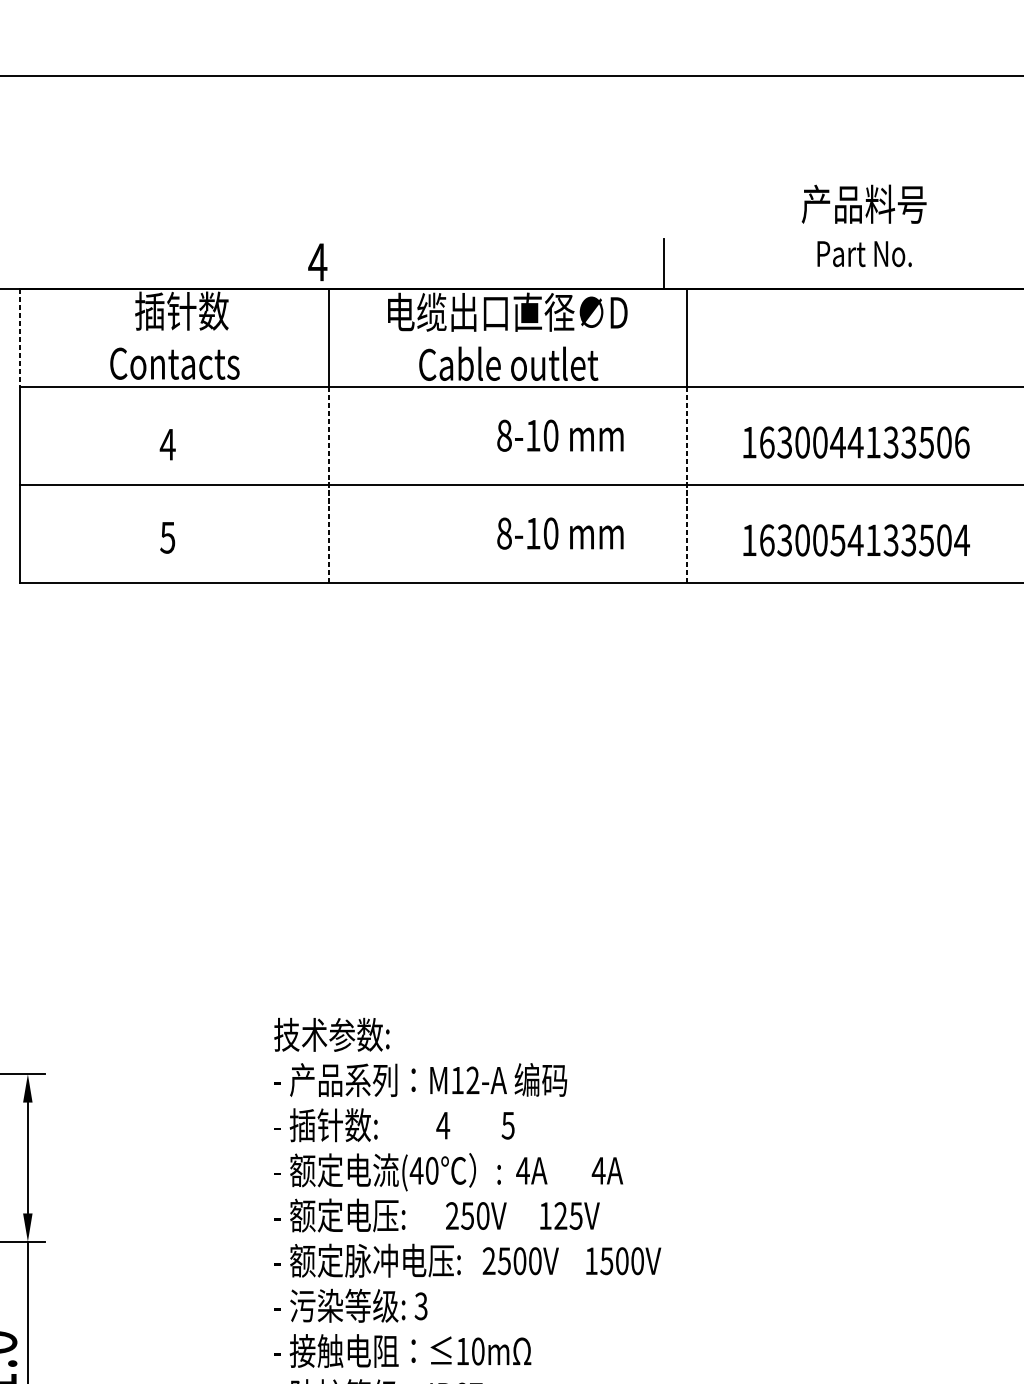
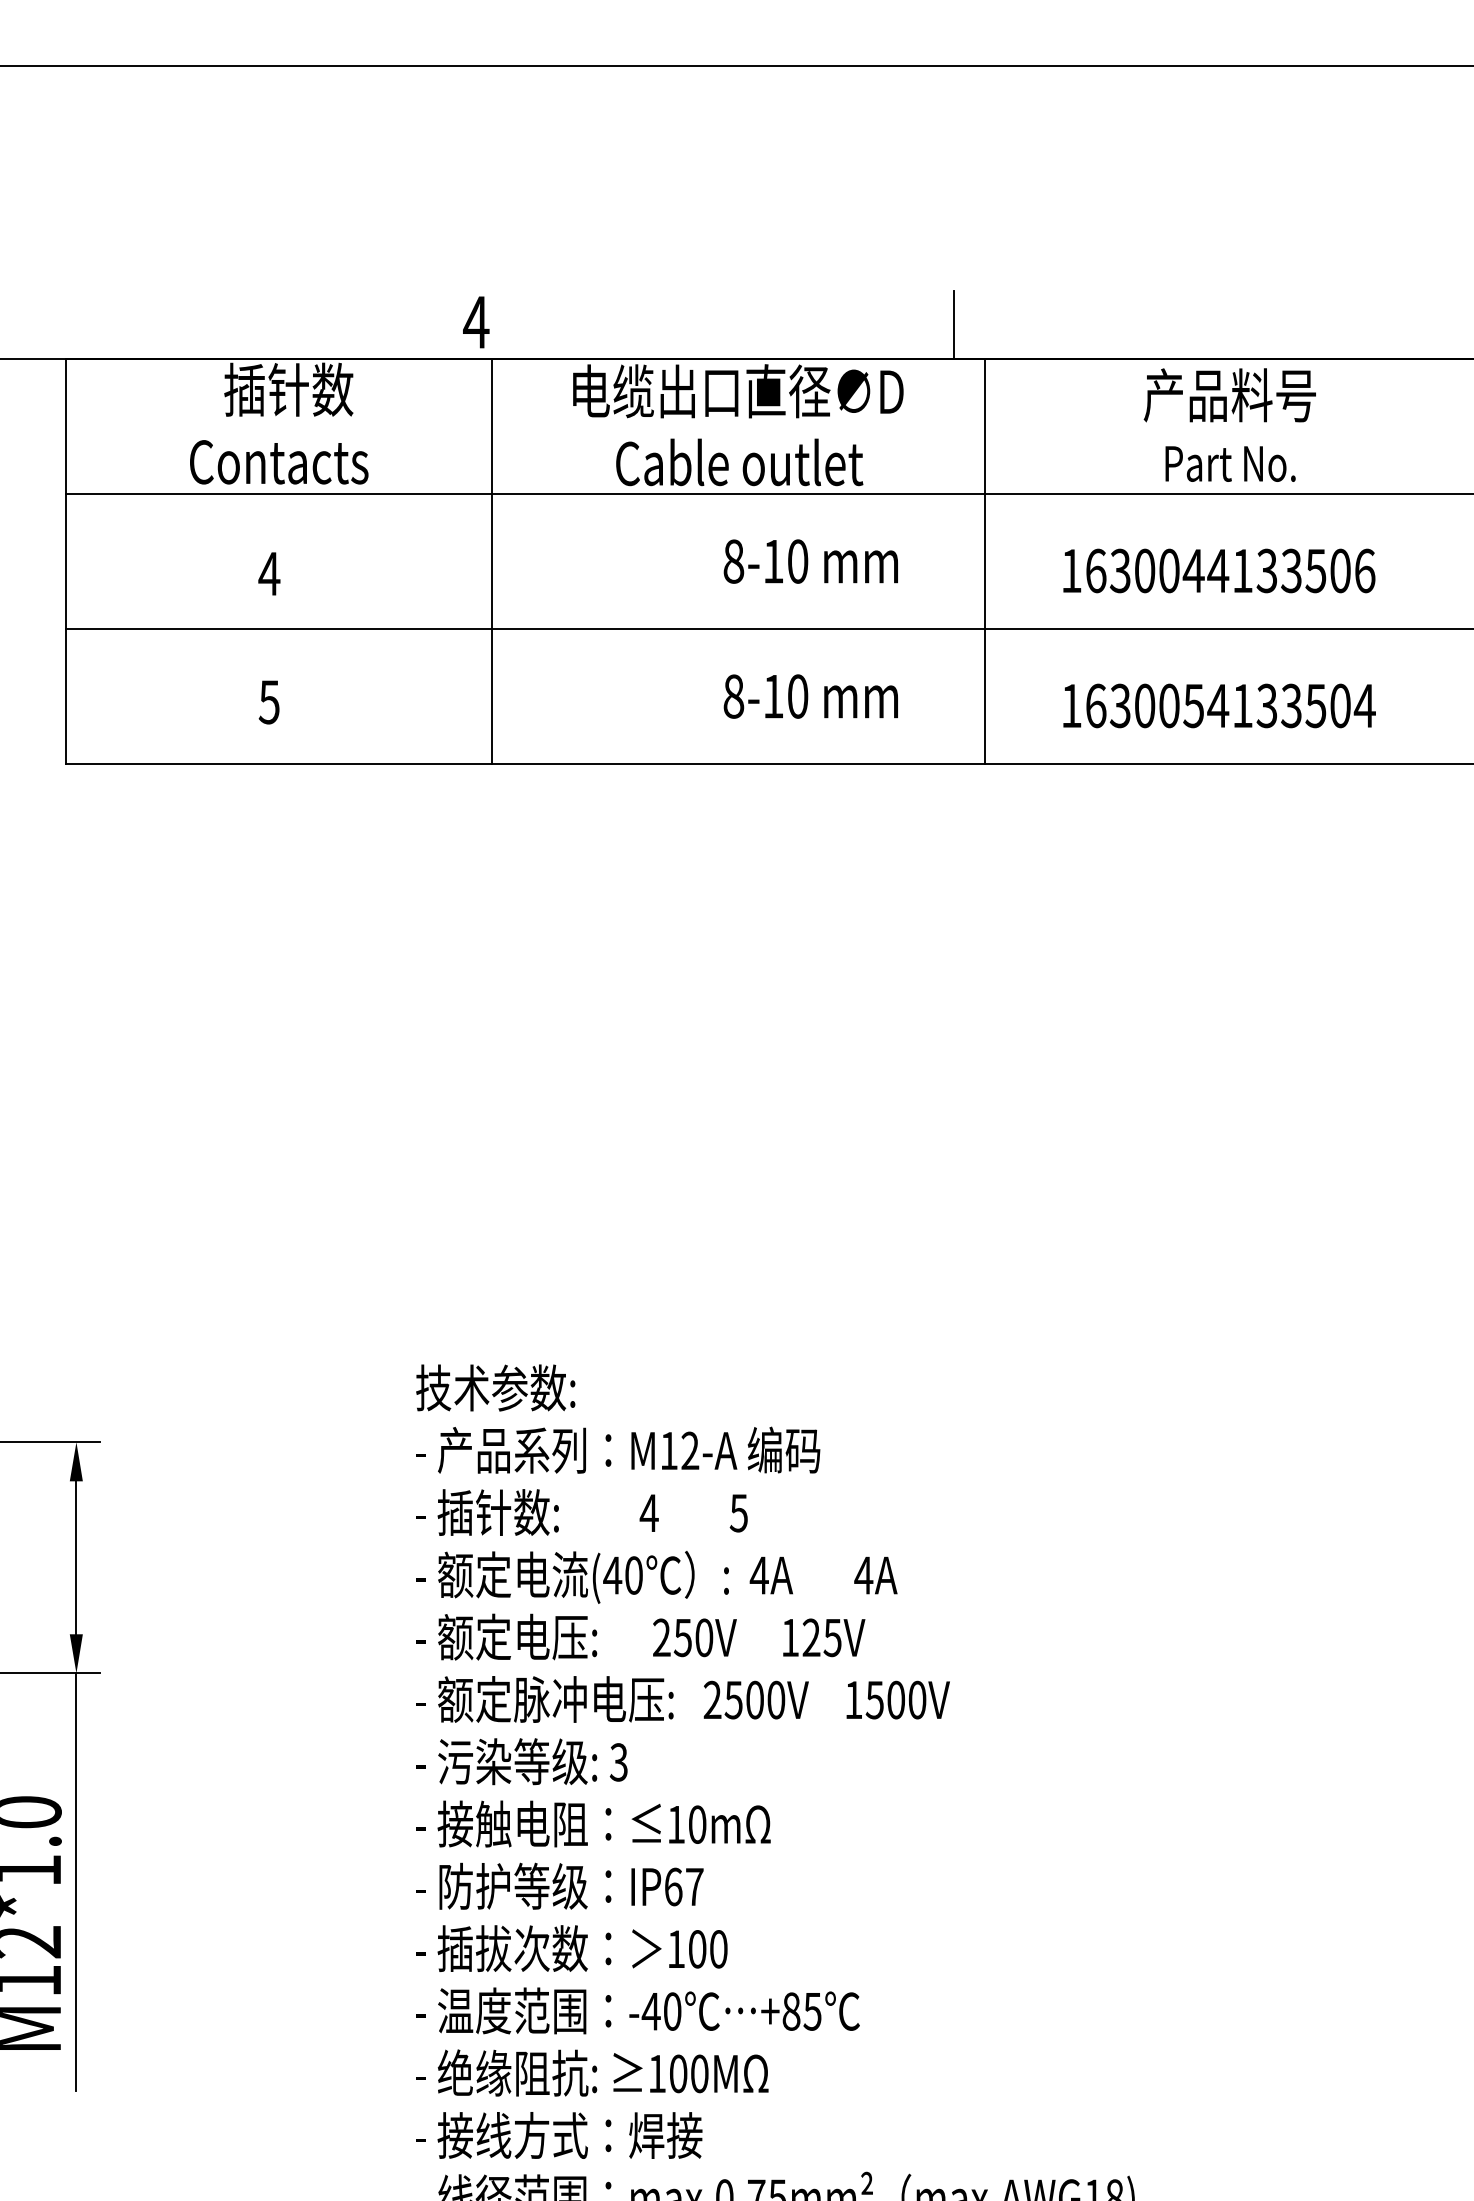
text: (863, 225) -> (1229, 424), moved
line: (19, 338) -> (65, 427), dashed -> solid
line: (328, 484) -> (491, 629), dashed -> solid
line: (686, 484) -> (985, 629), dashed -> solid

